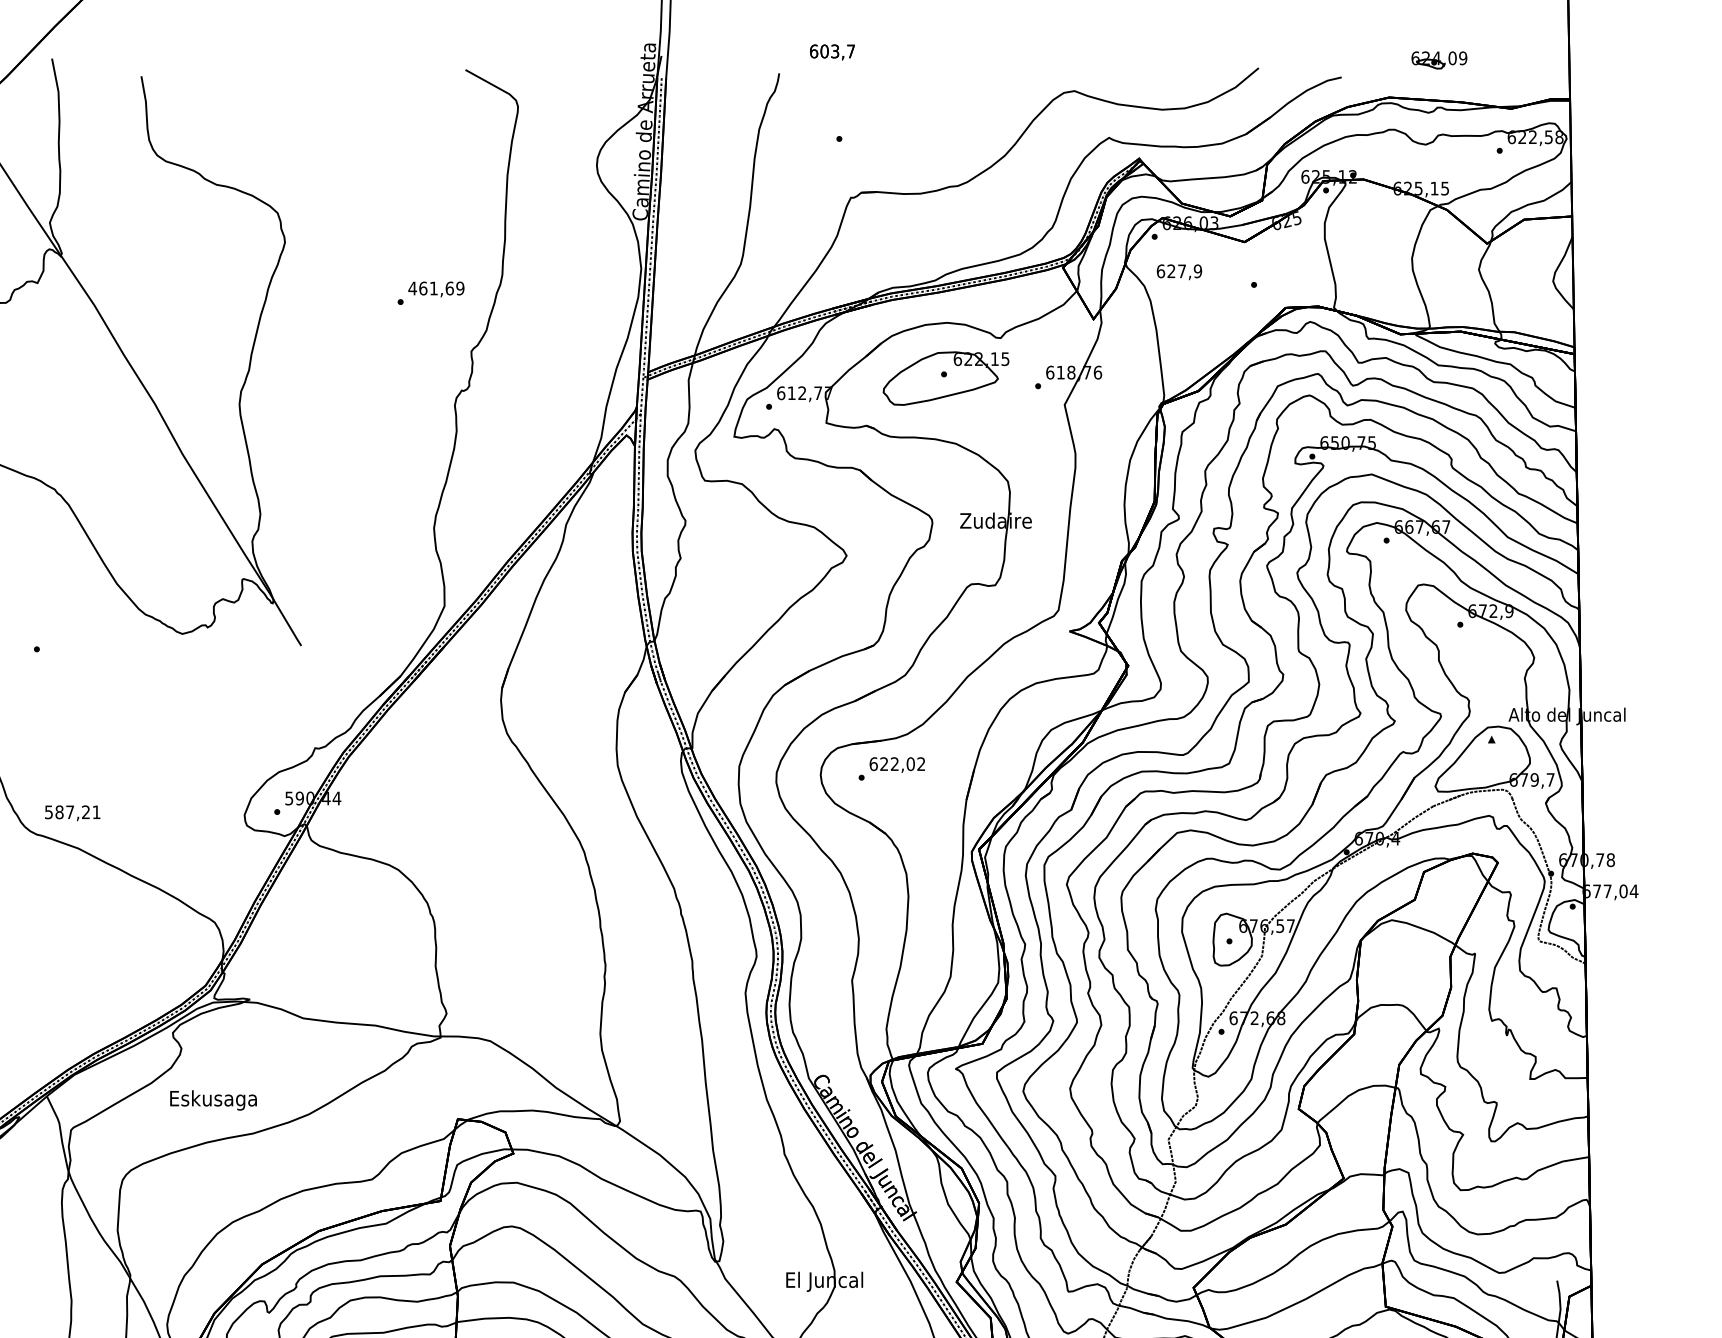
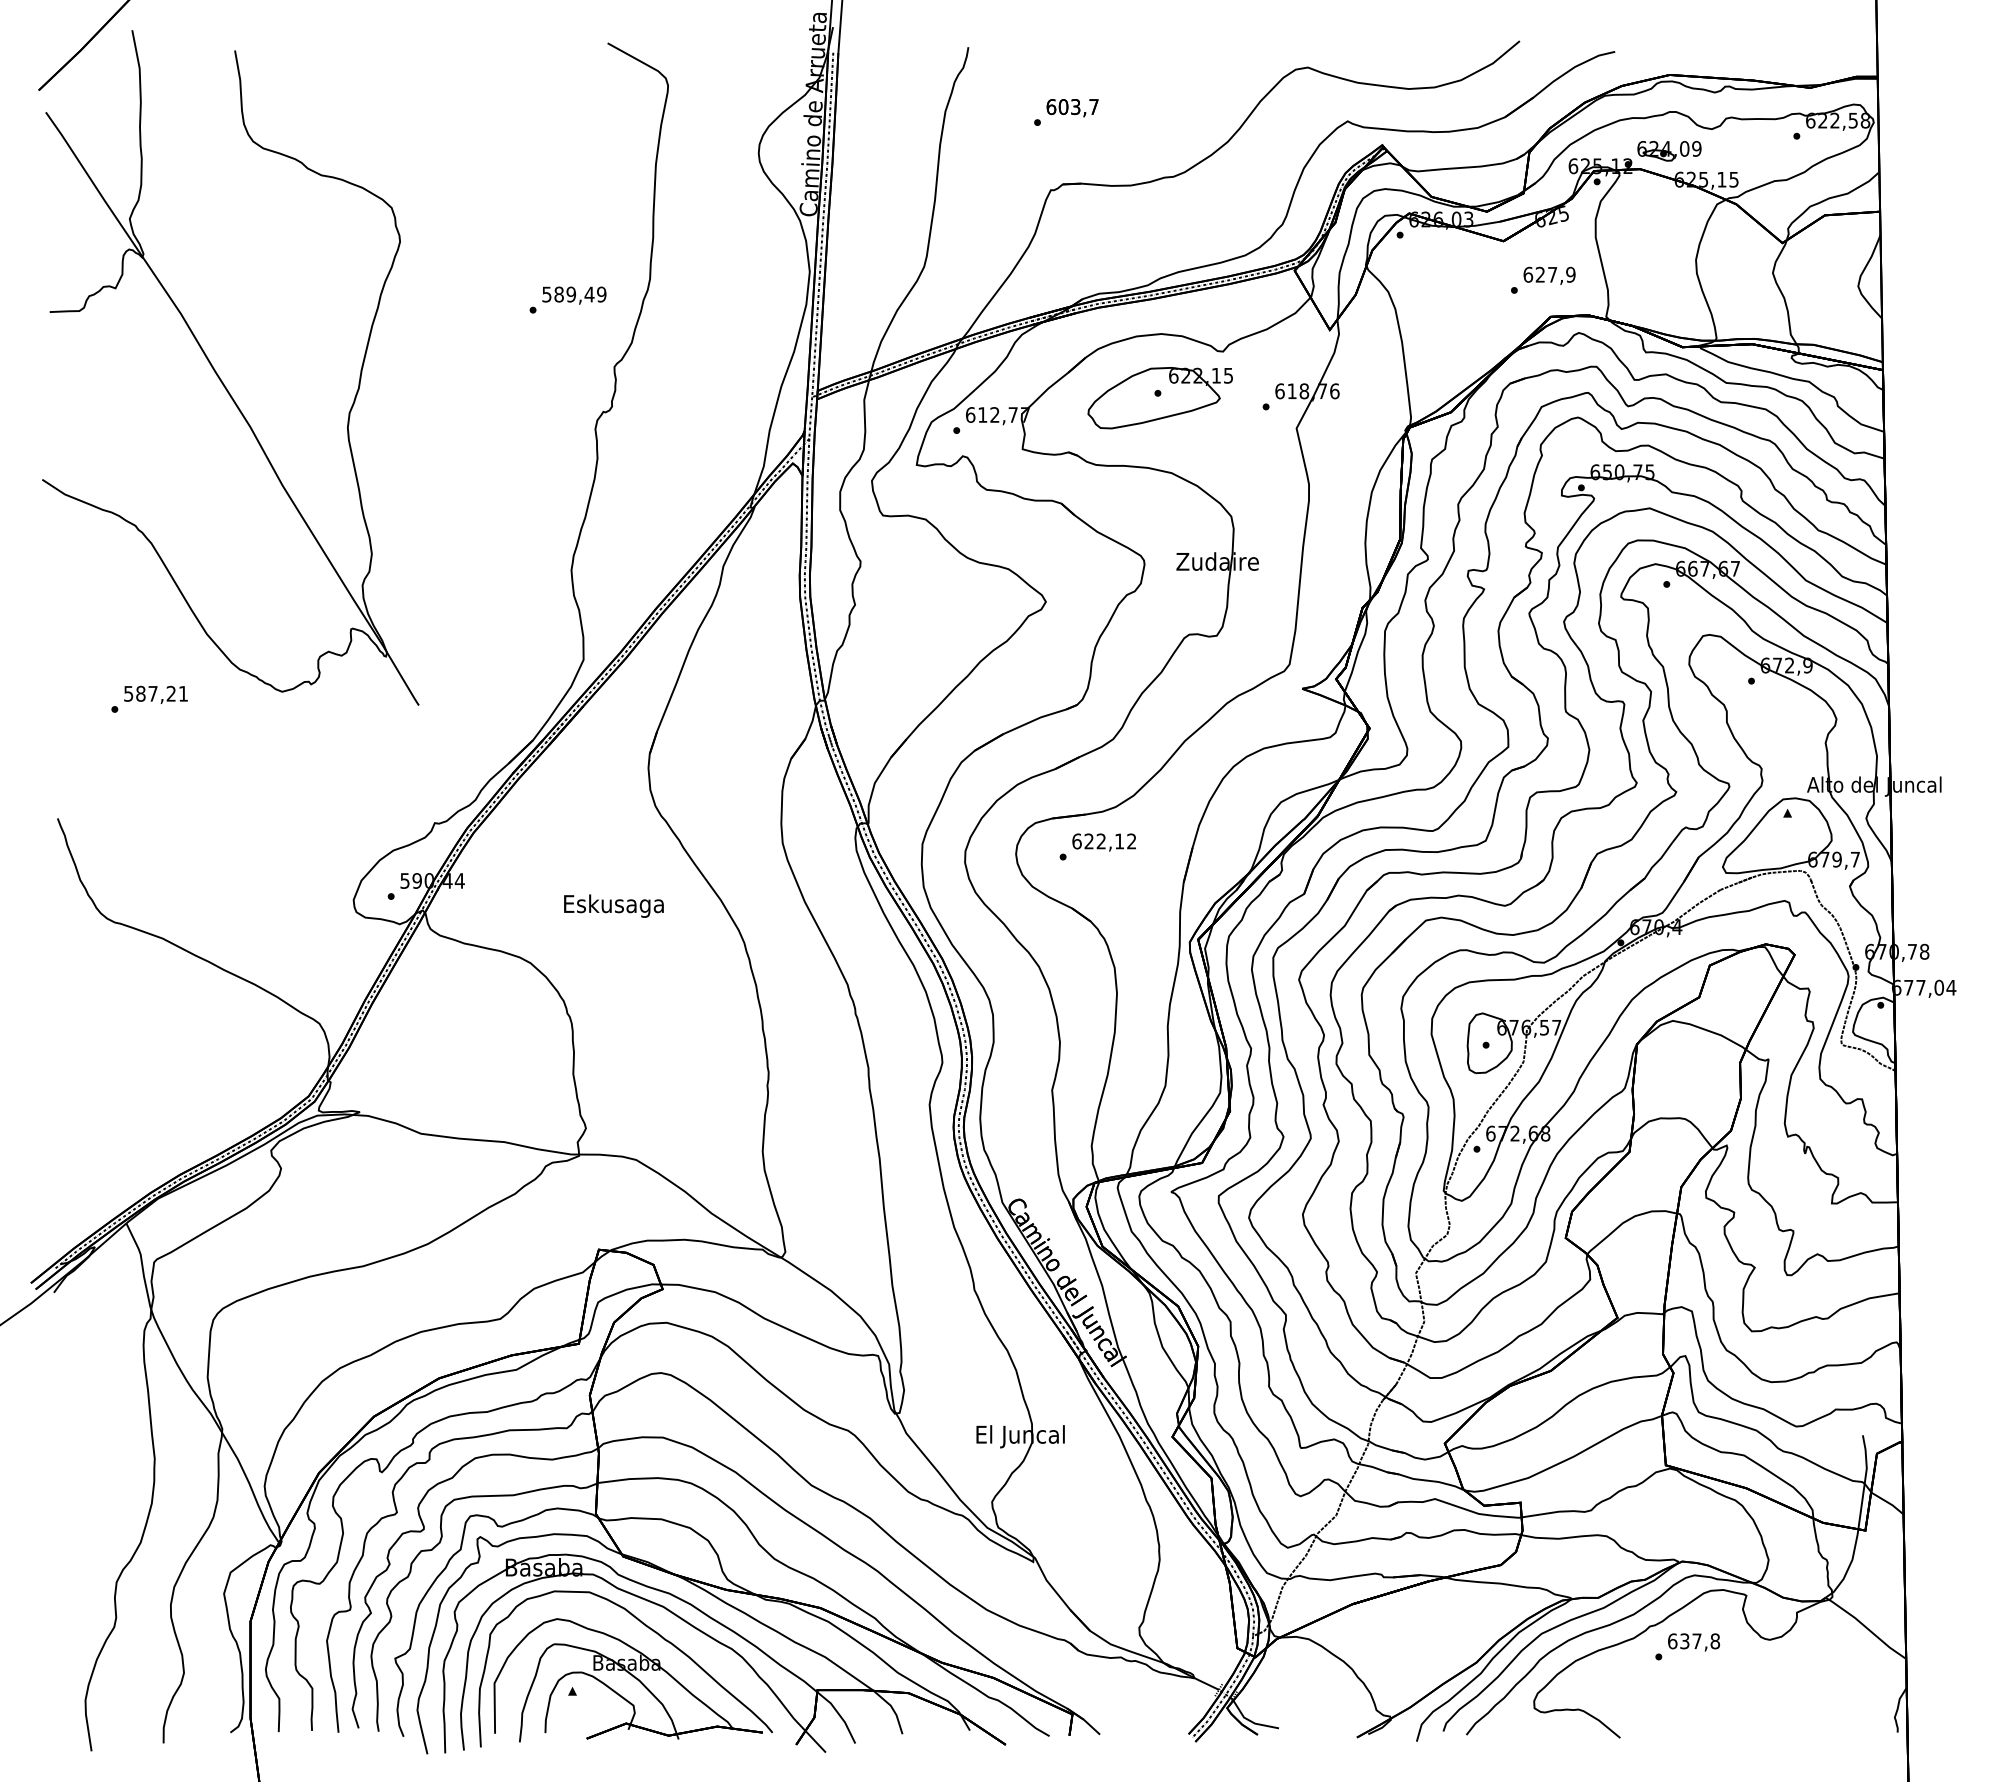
text: (832, 52) -> (1072, 108), moved
part: (1439, 60) -> (1669, 151), moved
text: (1179, 271) -> (1549, 275), moved
text: (430, 288) -> (567, 294), 461,69 -> 589,49
text: (910, 764) -> (1119, 841), 622,02 -> 622,12
text: (72, 812) -> (155, 694), moved
text: (213, 1099) -> (613, 905), moved

